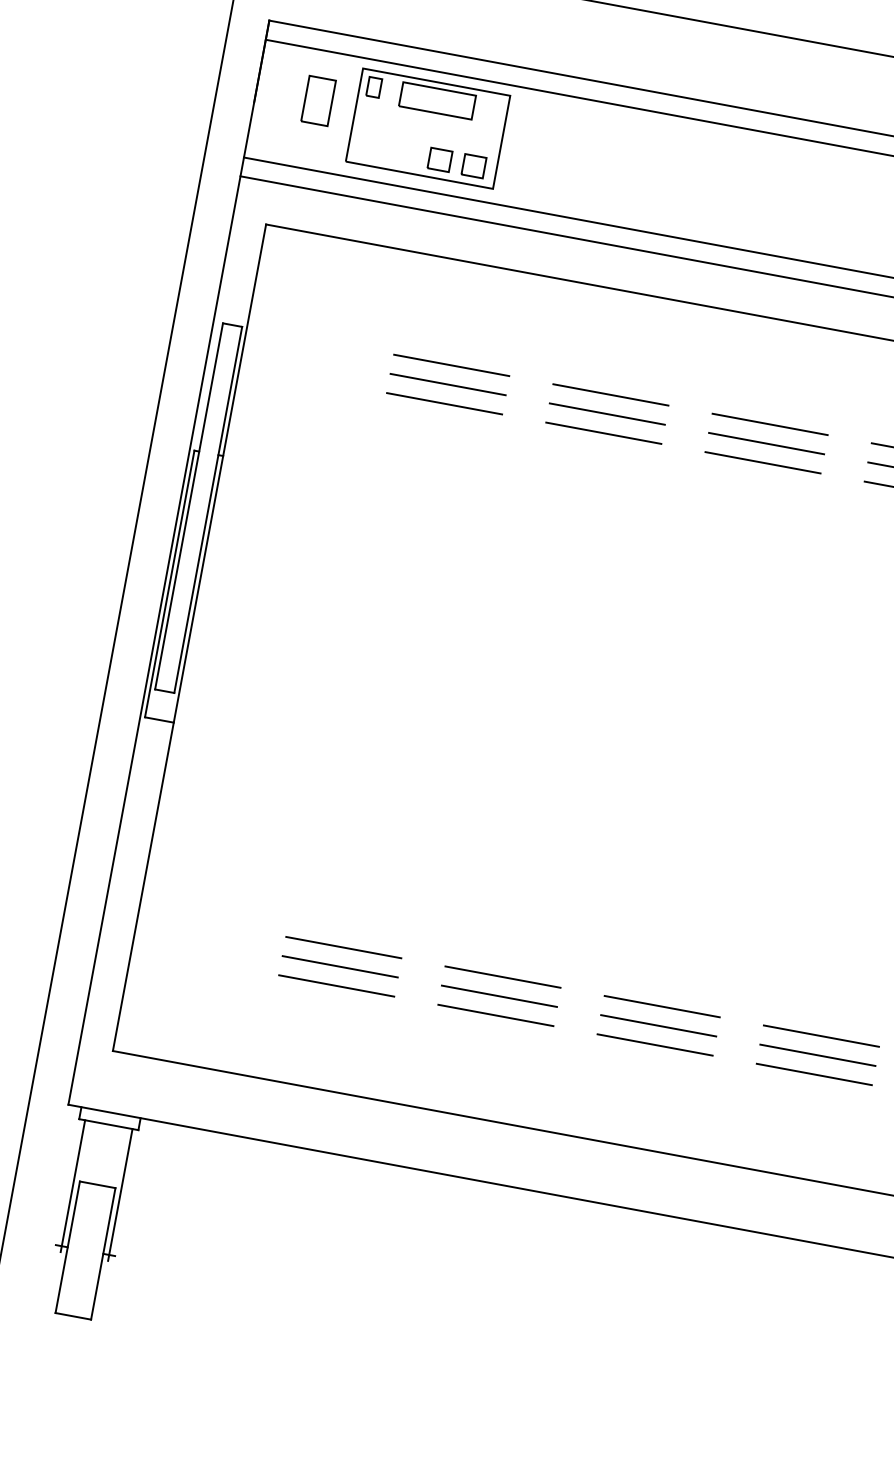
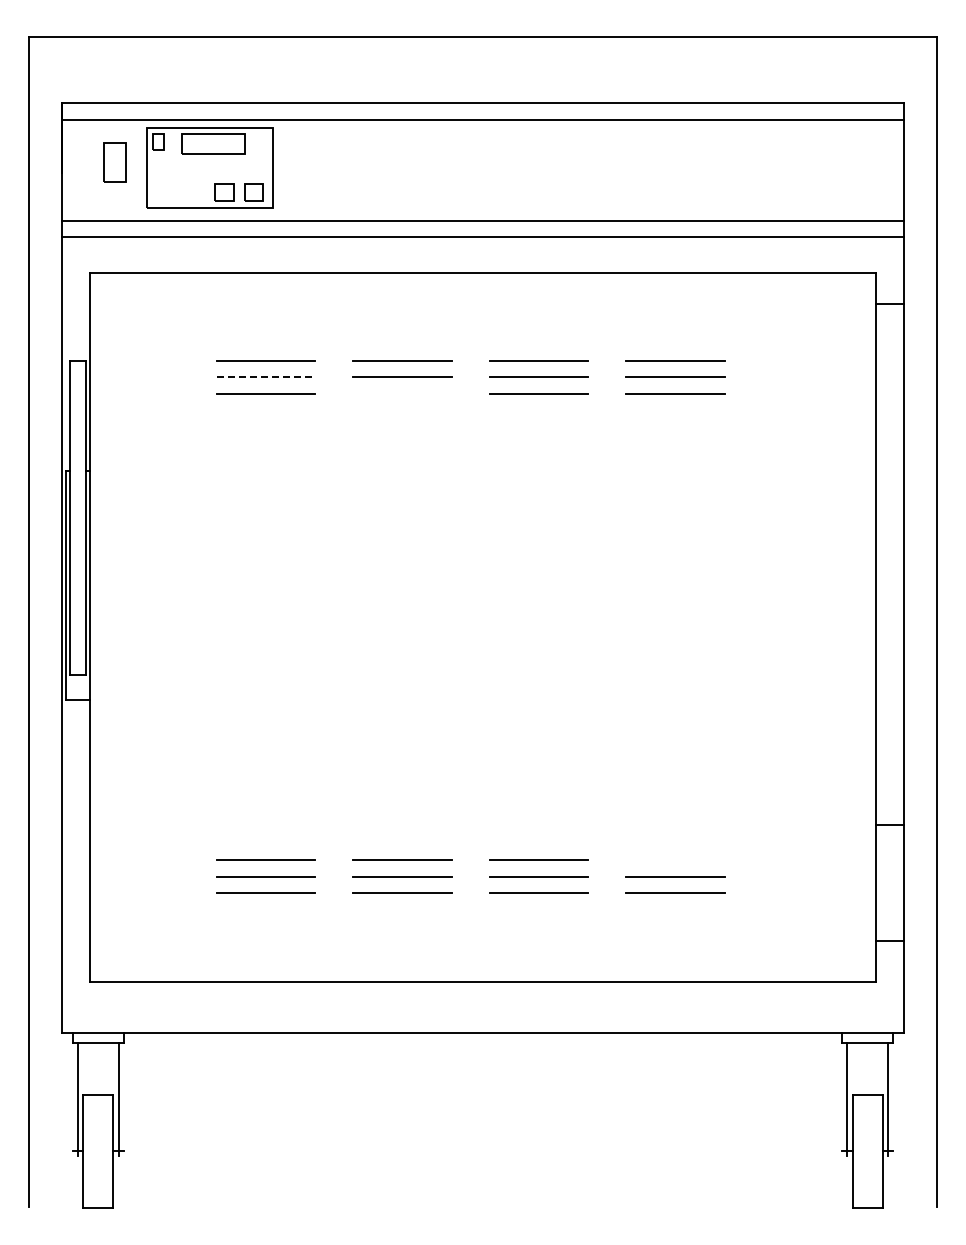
line: (448, 384) -> (266, 377), solid -> dashed
line: (604, 432) -> (402, 393), removed
line: (821, 1035) -> (675, 859), removed

